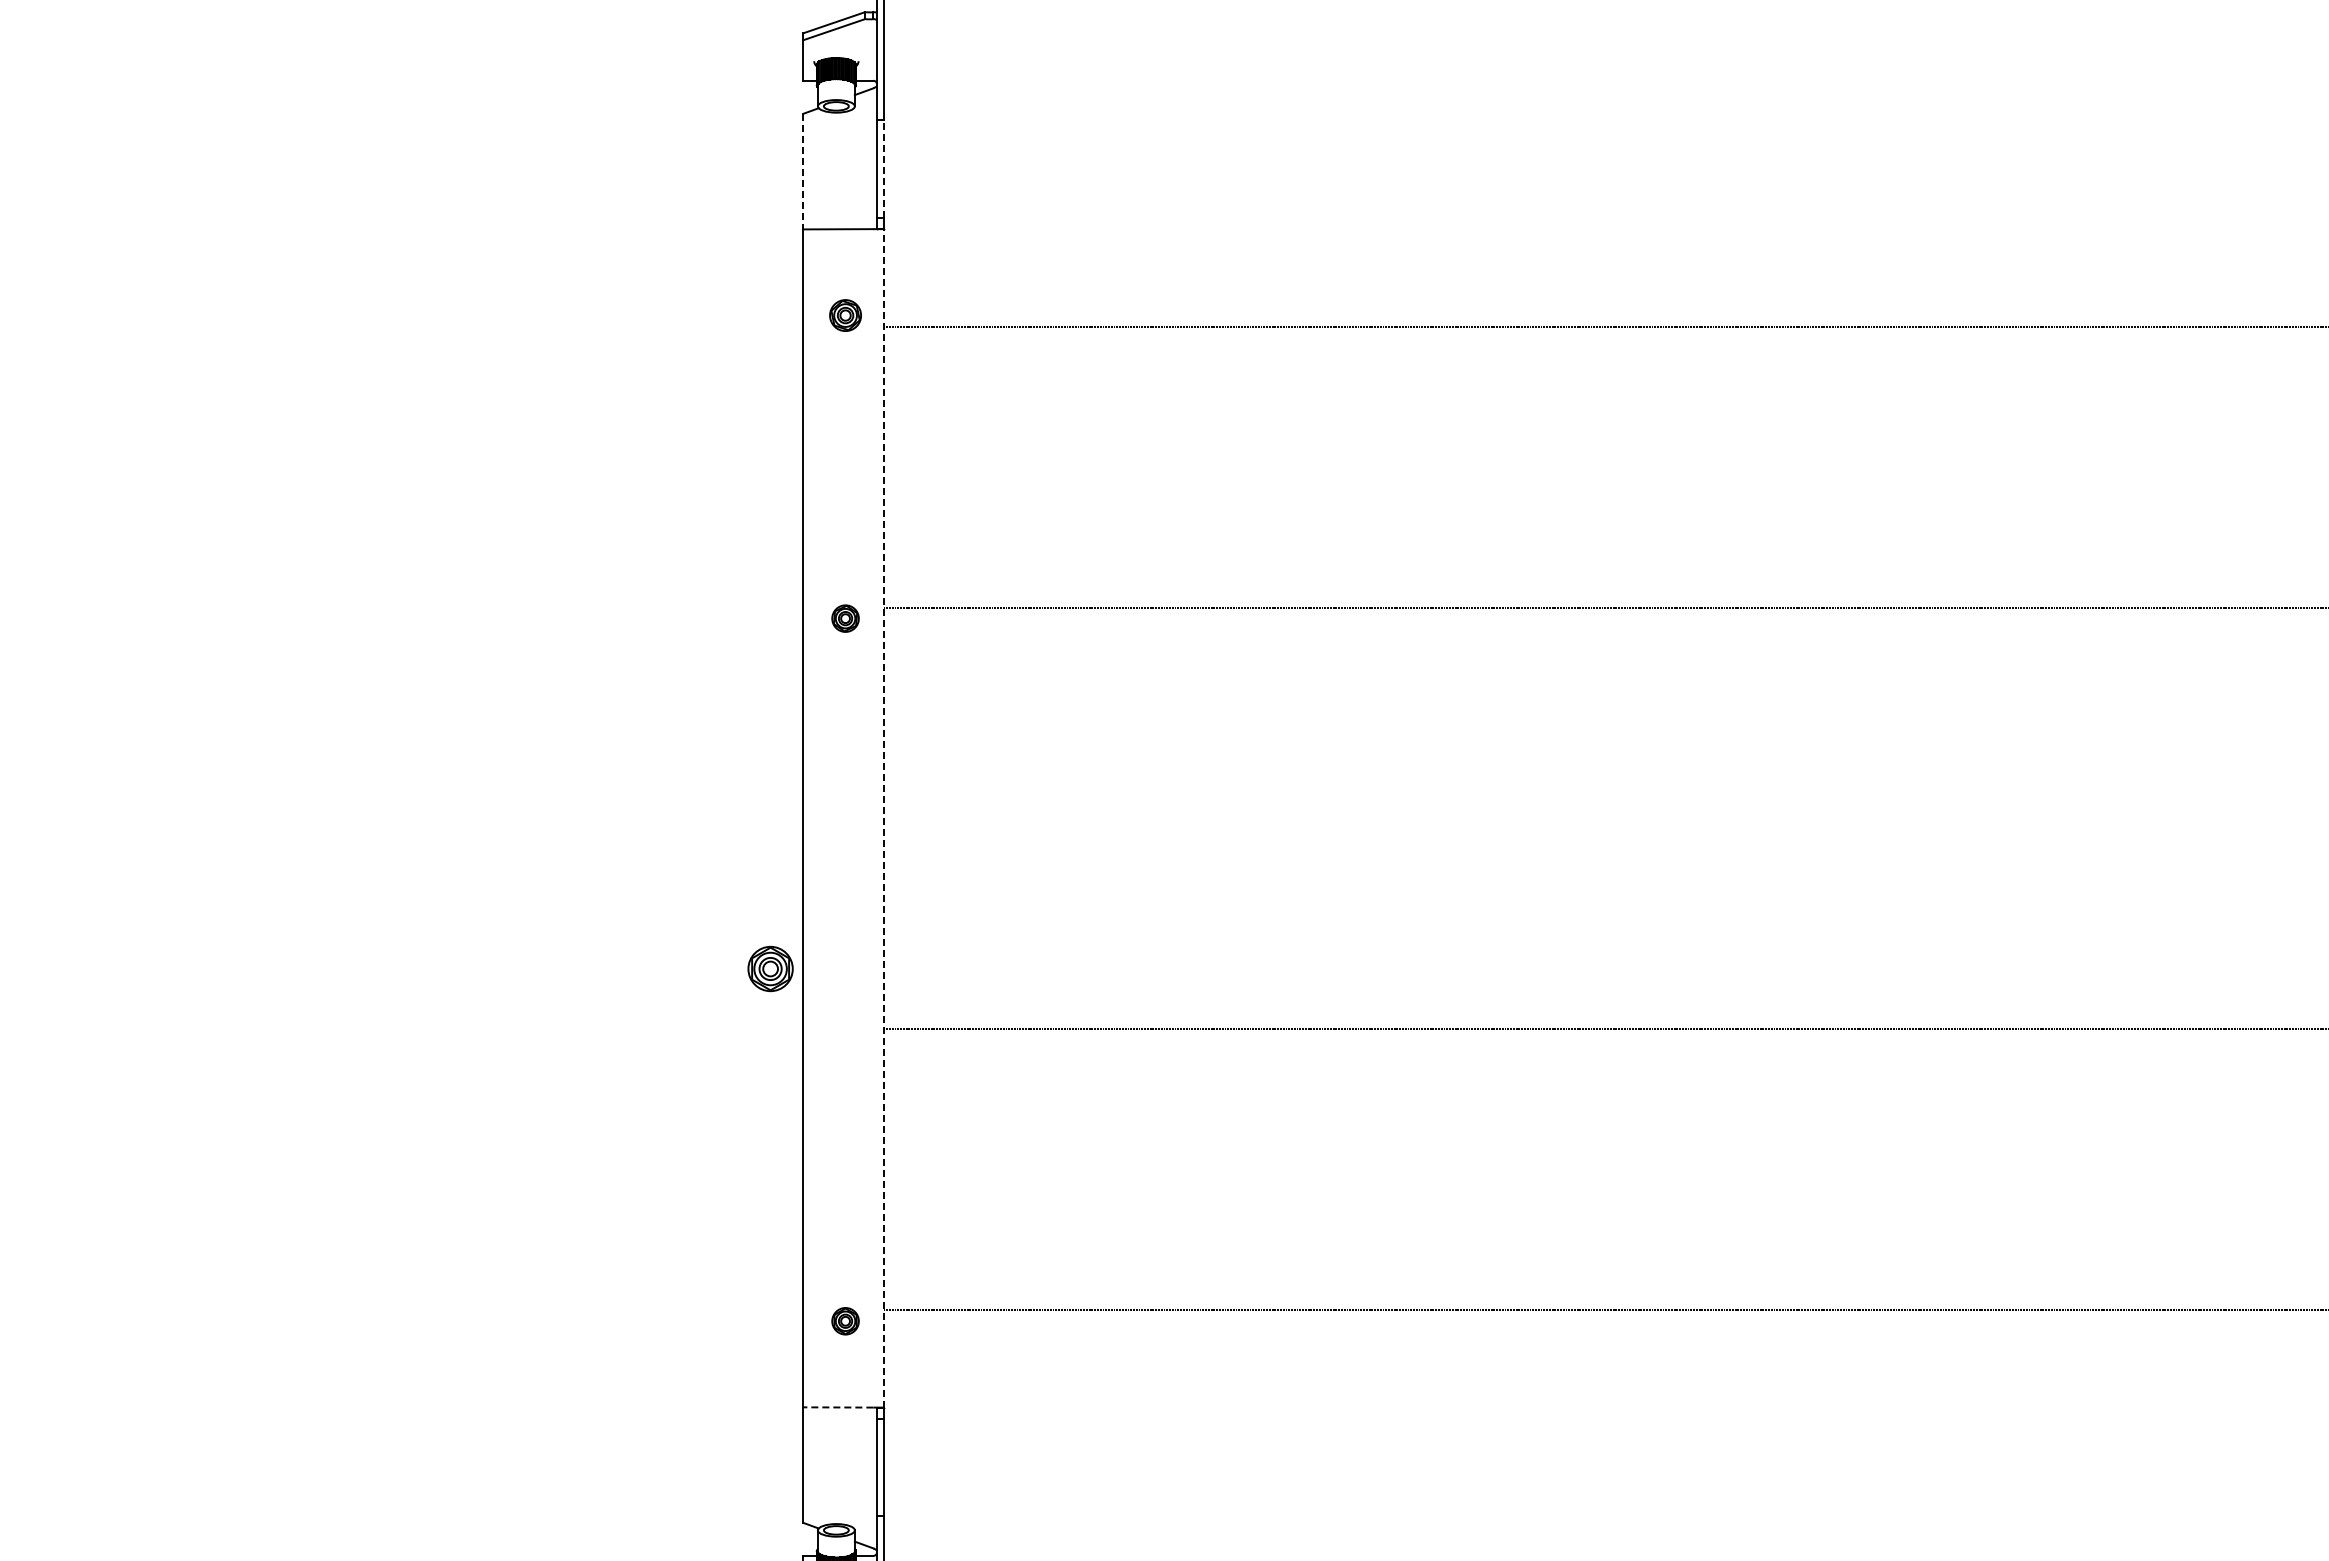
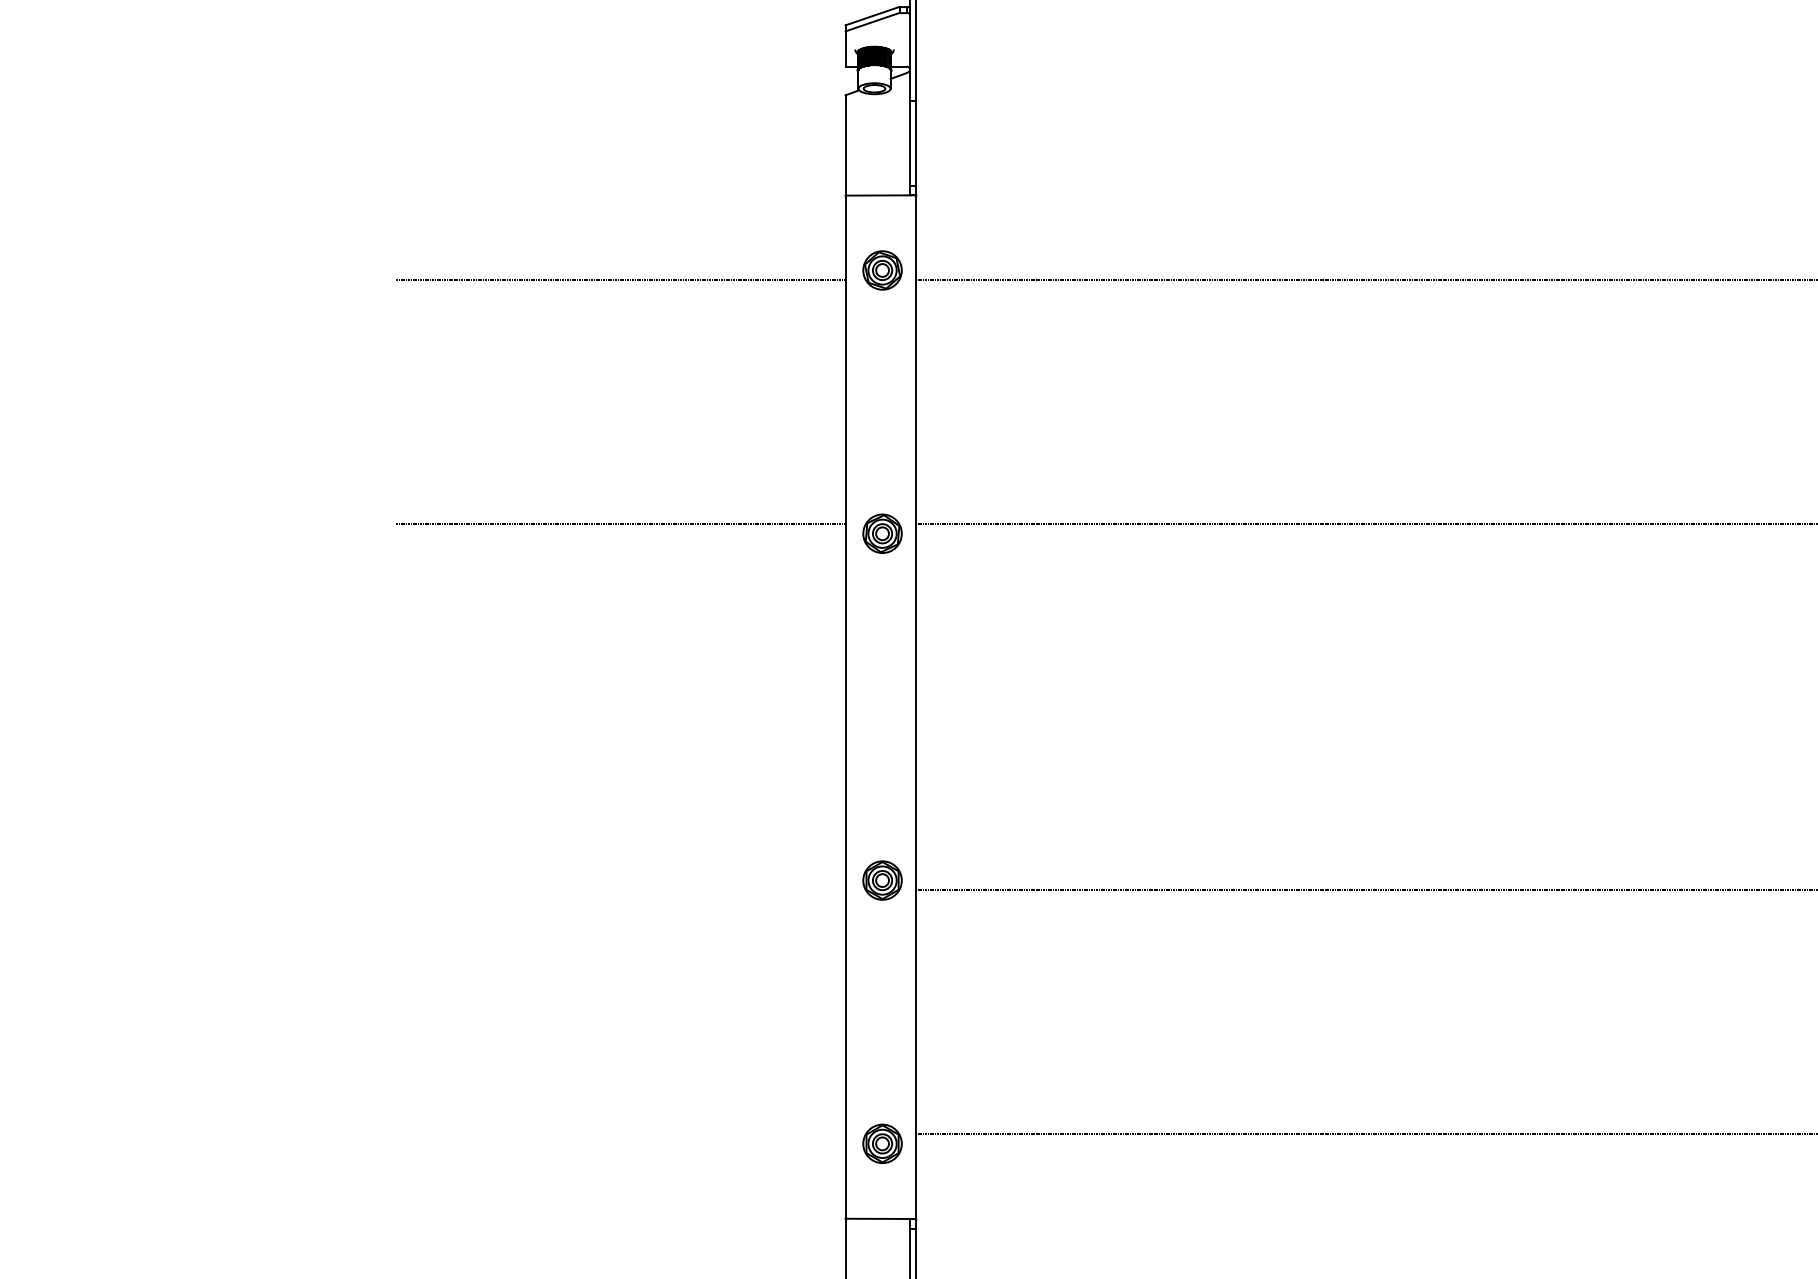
line: (884, 169) -> (916, 143), dashed -> solid
line: (803, 171) -> (845, 145), dashed -> solid
part: (845, 315) -> (882, 270), size x1.43
line: (543, 326) -> (620, 279), added
line: (543, 607) -> (620, 524), added
part: (845, 618) -> (882, 533), size x1.67
line: (884, 817) -> (916, 706), dashed -> solid
part: (770, 968) -> (882, 880), moved
part: (845, 1321) -> (882, 1144), size x1.67
line: (837, 1407) -> (875, 1218), dashed -> solid

